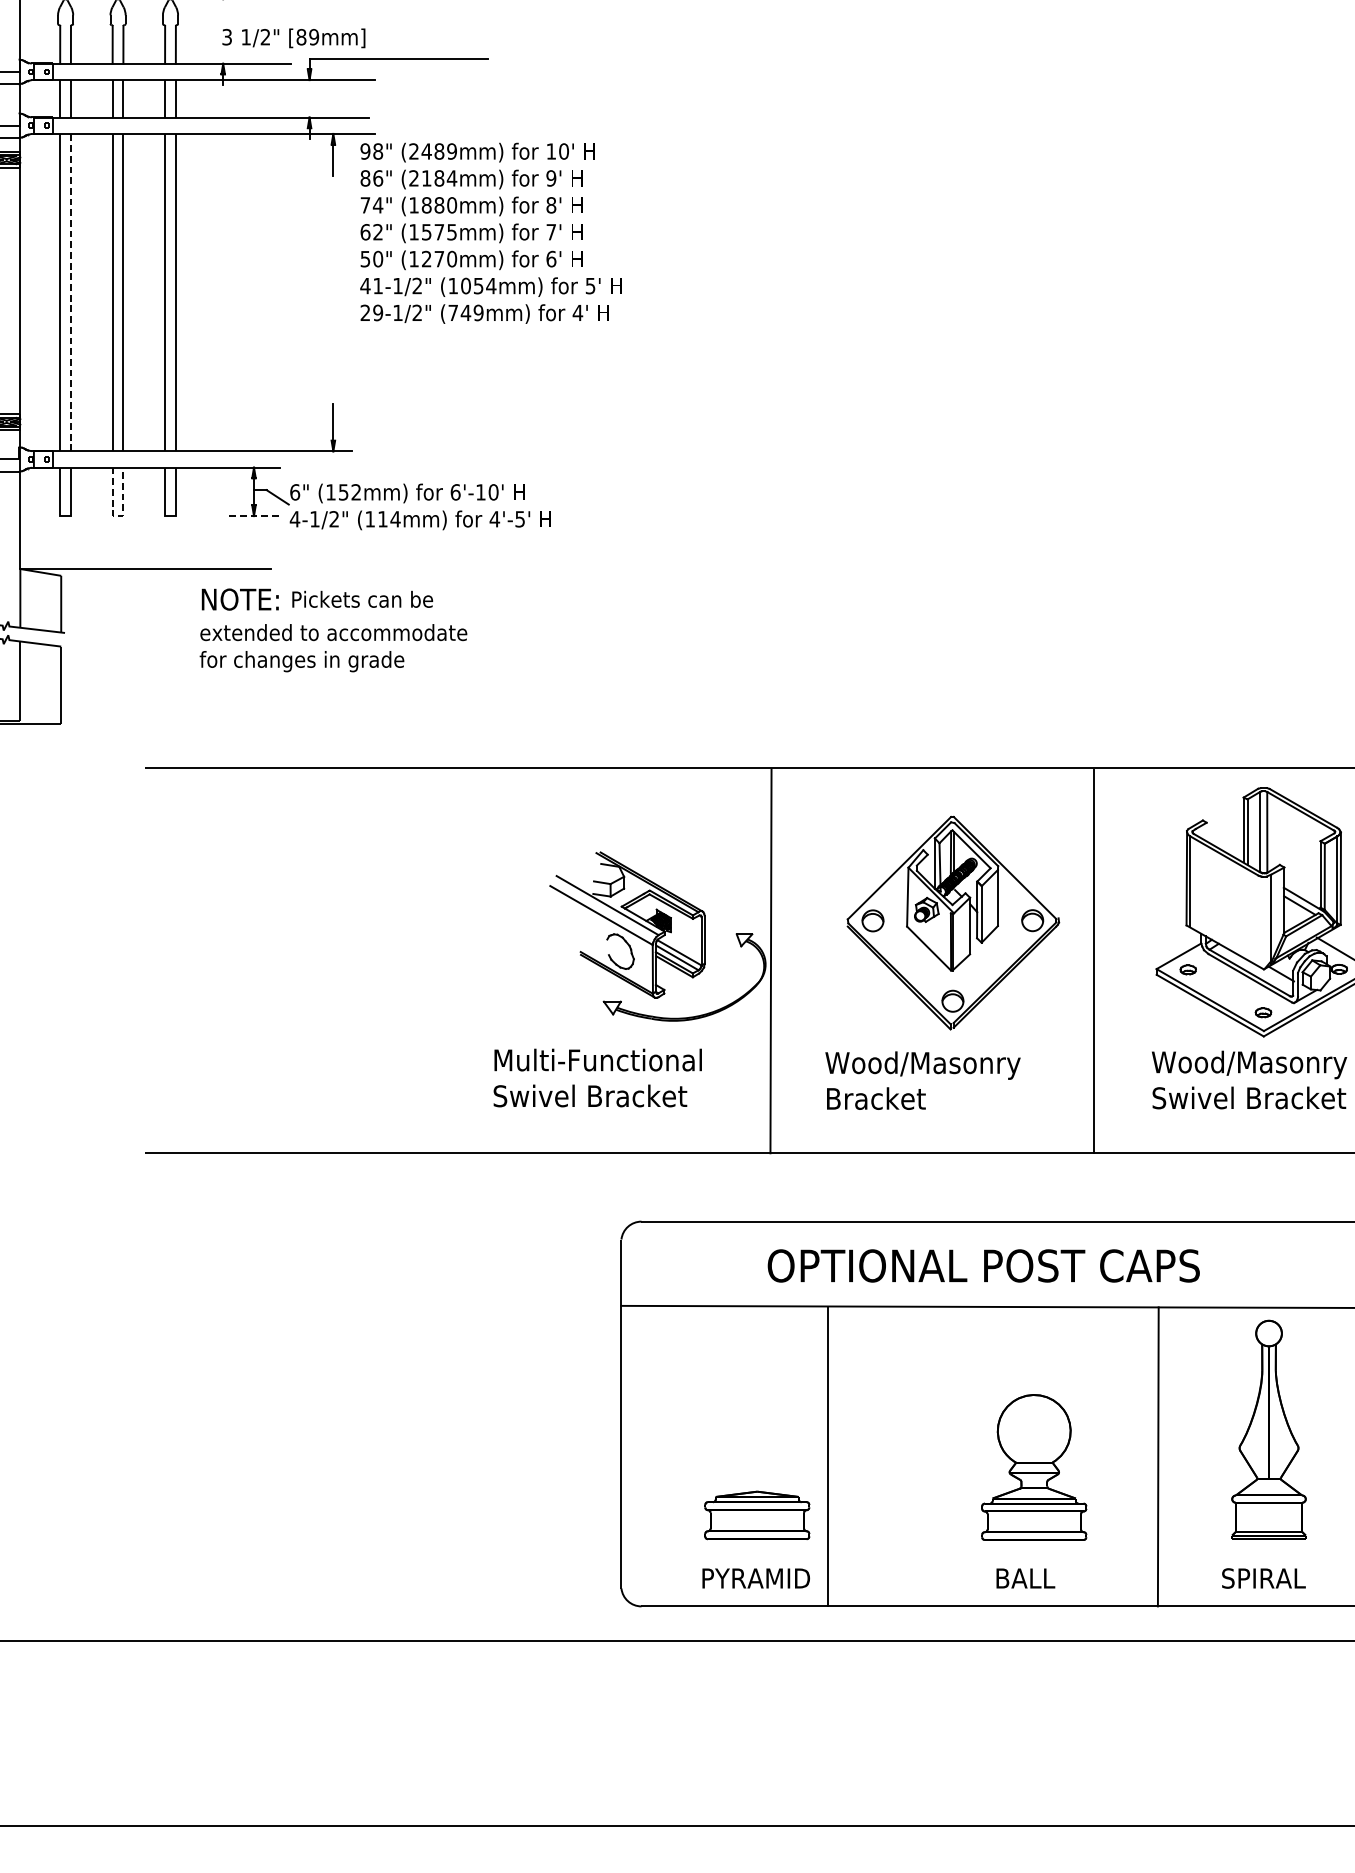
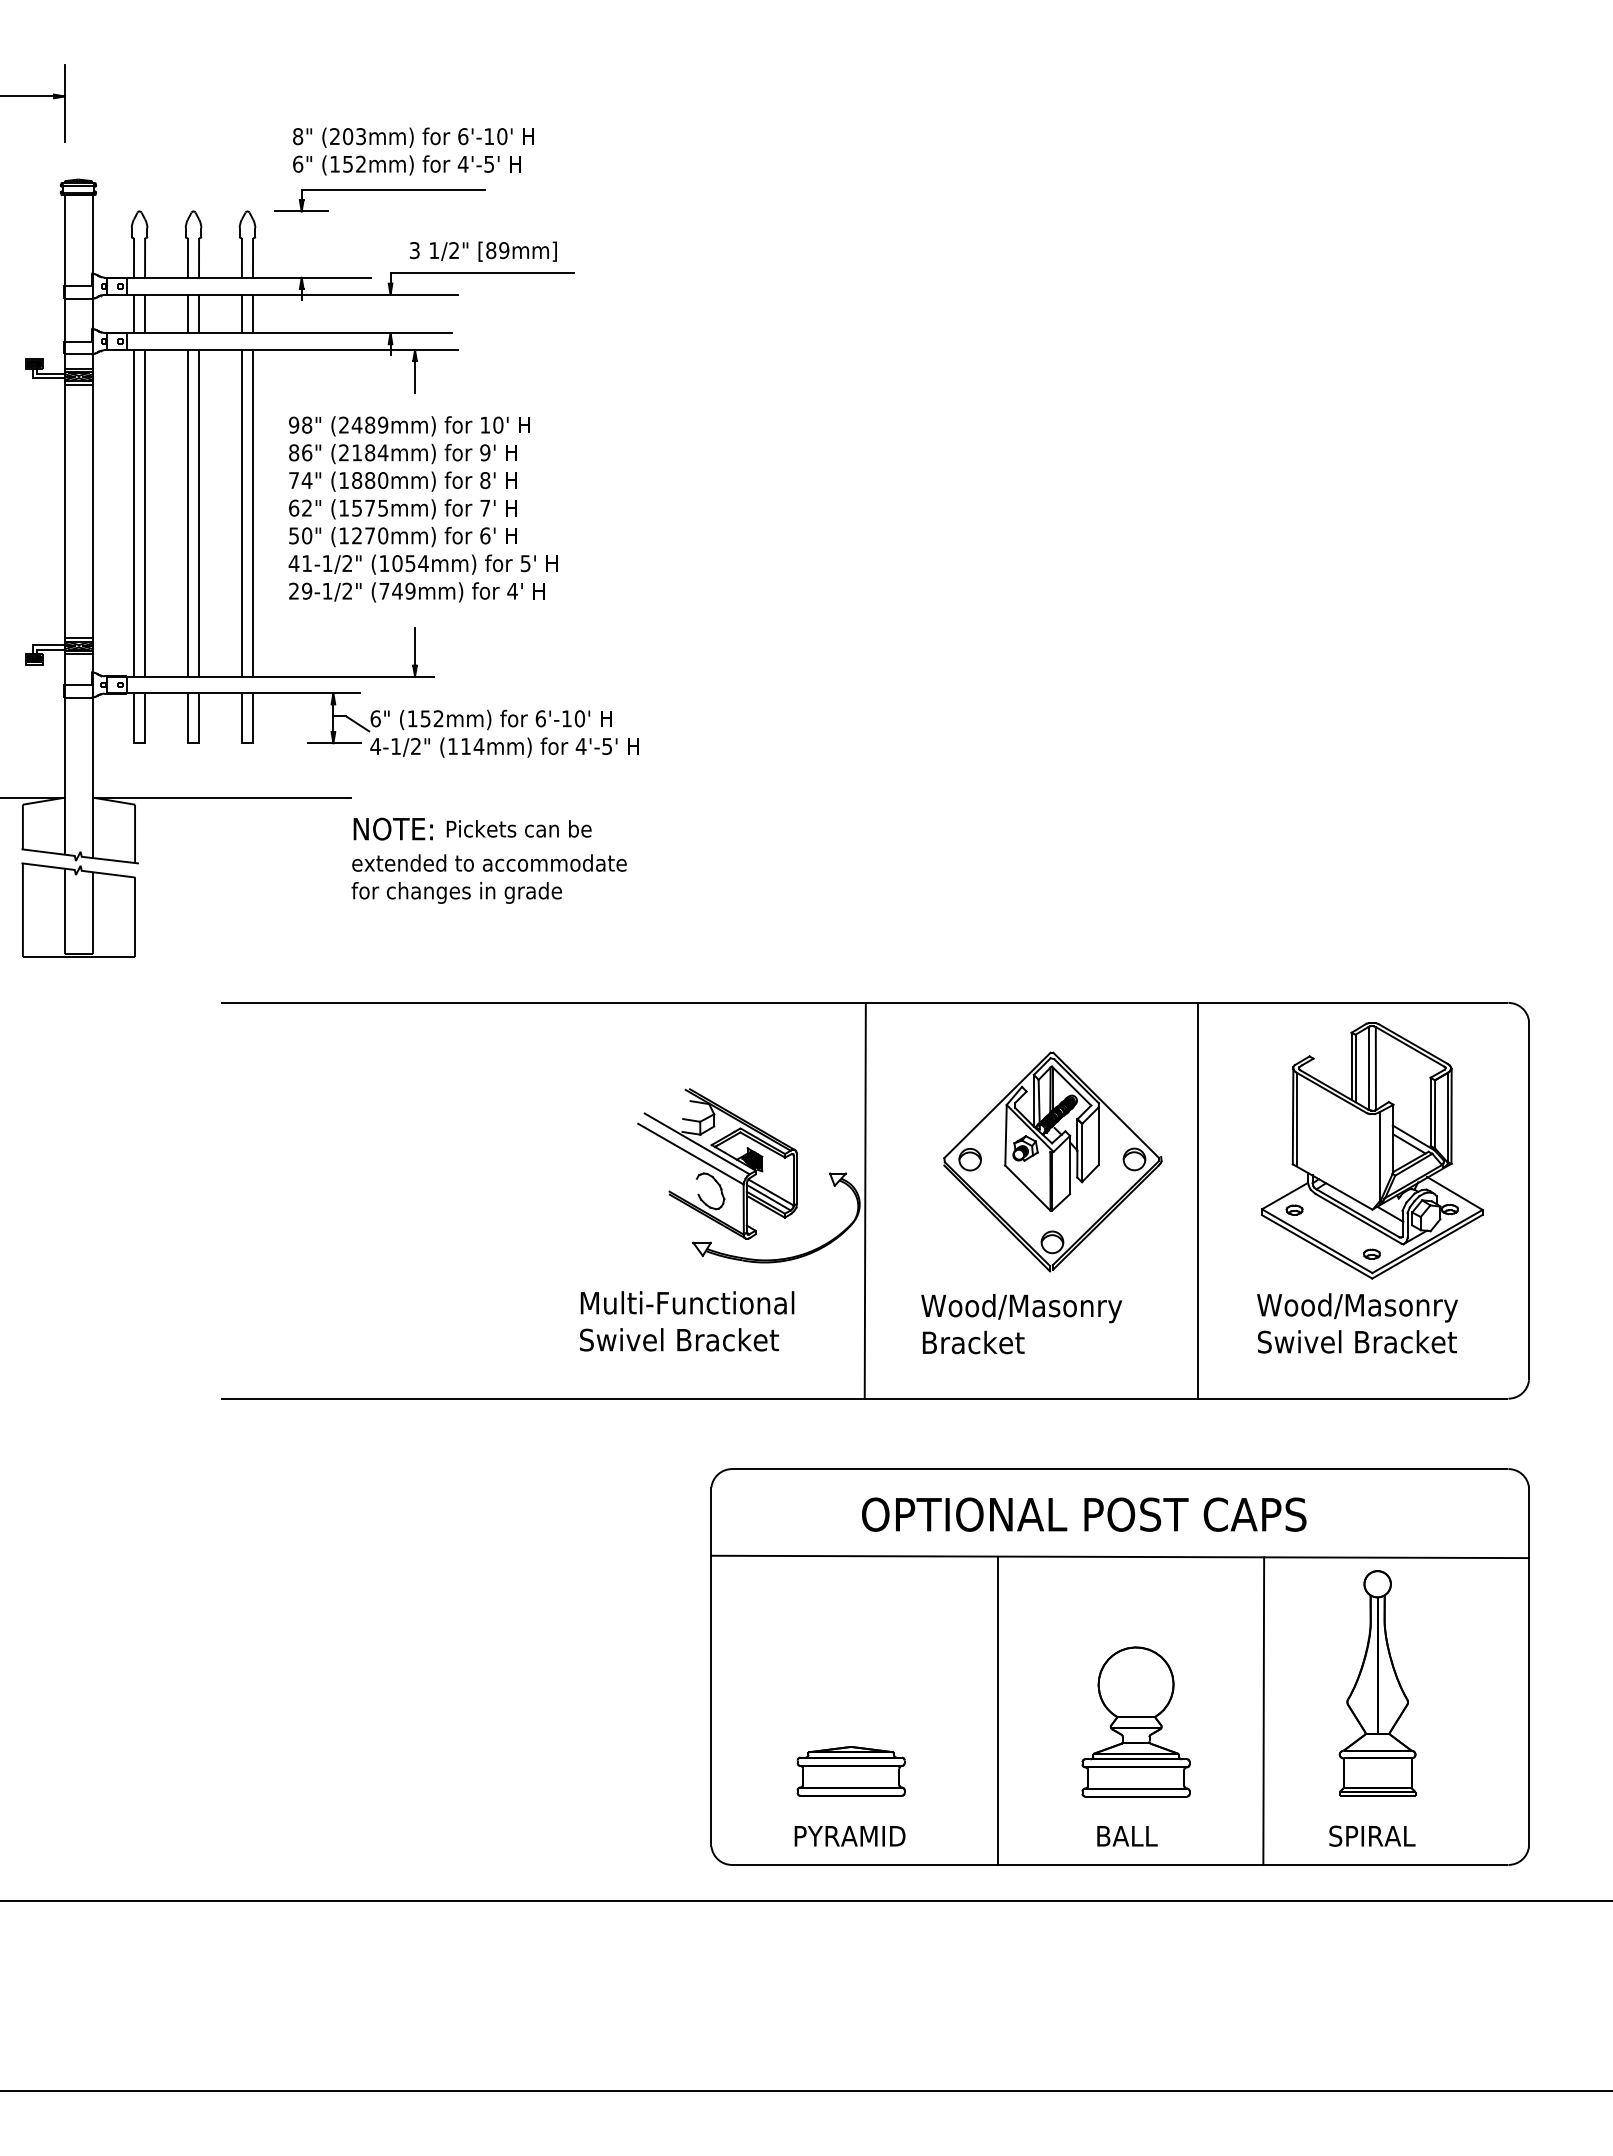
text: (293, 38) -> (483, 251), moved
text: (490, 233) -> (422, 509), moved
line: (71, 291) -> (145, 512), dashed -> solid
line: (118, 516) -> (193, 743), dashed -> solid
line: (255, 516) -> (334, 743), dashed -> solid
text: (332, 630) -> (488, 860), moved
line: (827, 1456) -> (997, 1710), moved

